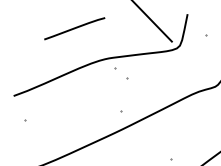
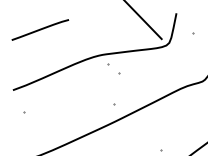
line: (74, 28) -> (40, 29), moved

